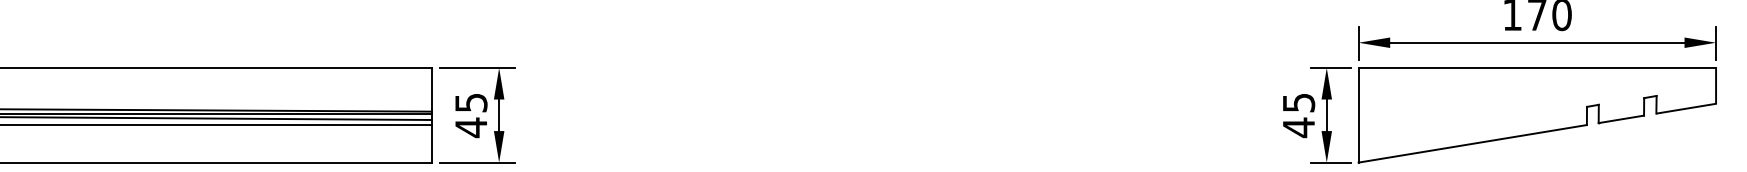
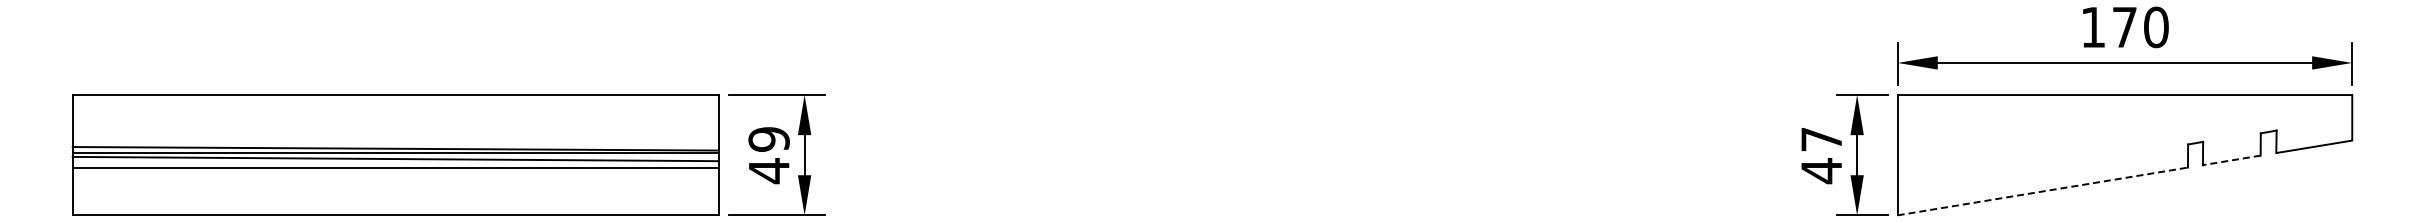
text: (470, 102) -> (768, 139), 45 -> 49
text: (1298, 102) -> (1821, 139), 45 -> 47
line: (1621, 119) -> (2231, 160), solid -> dashed
line: (1473, 143) -> (2043, 191), solid -> dashed

